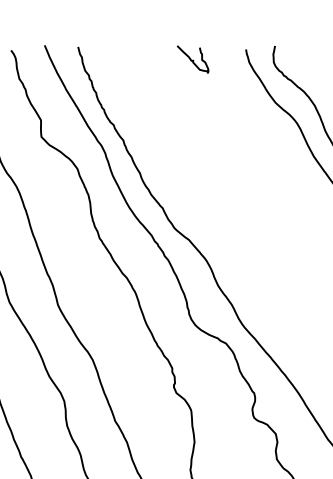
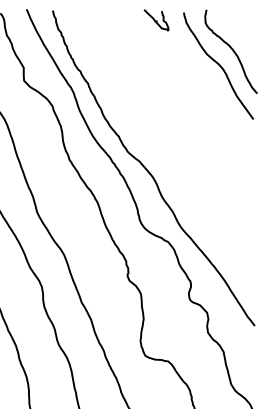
curve: (193, 59) -> (156, 20), moved

